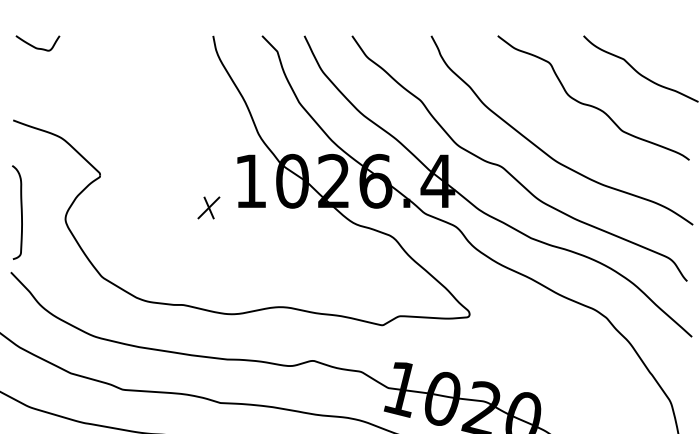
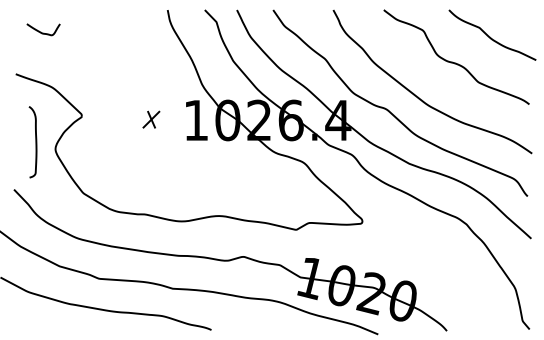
curve: (35, 45) -> (41, 31), moved
part: (209, 207) -> (151, 119), moved
curve: (20, 212) -> (35, 142), moved

